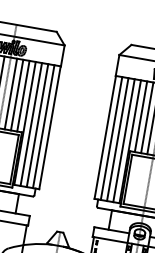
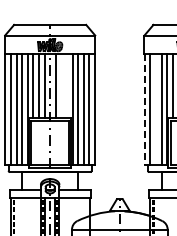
line: (17, 94) -> (61, 85), removed
line: (22, 95) -> (66, 85), removed
line: (104, 138) -> (144, 110), solid -> dashed
line: (117, 139) -> (155, 109), removed

